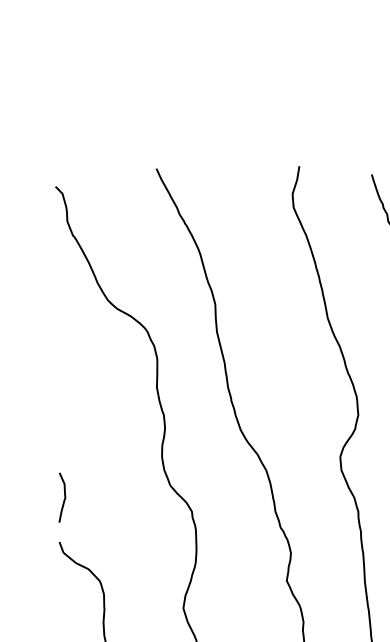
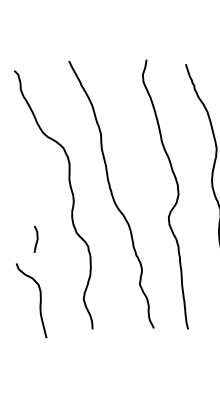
curve: (63, 496) -> (36, 238), moved

